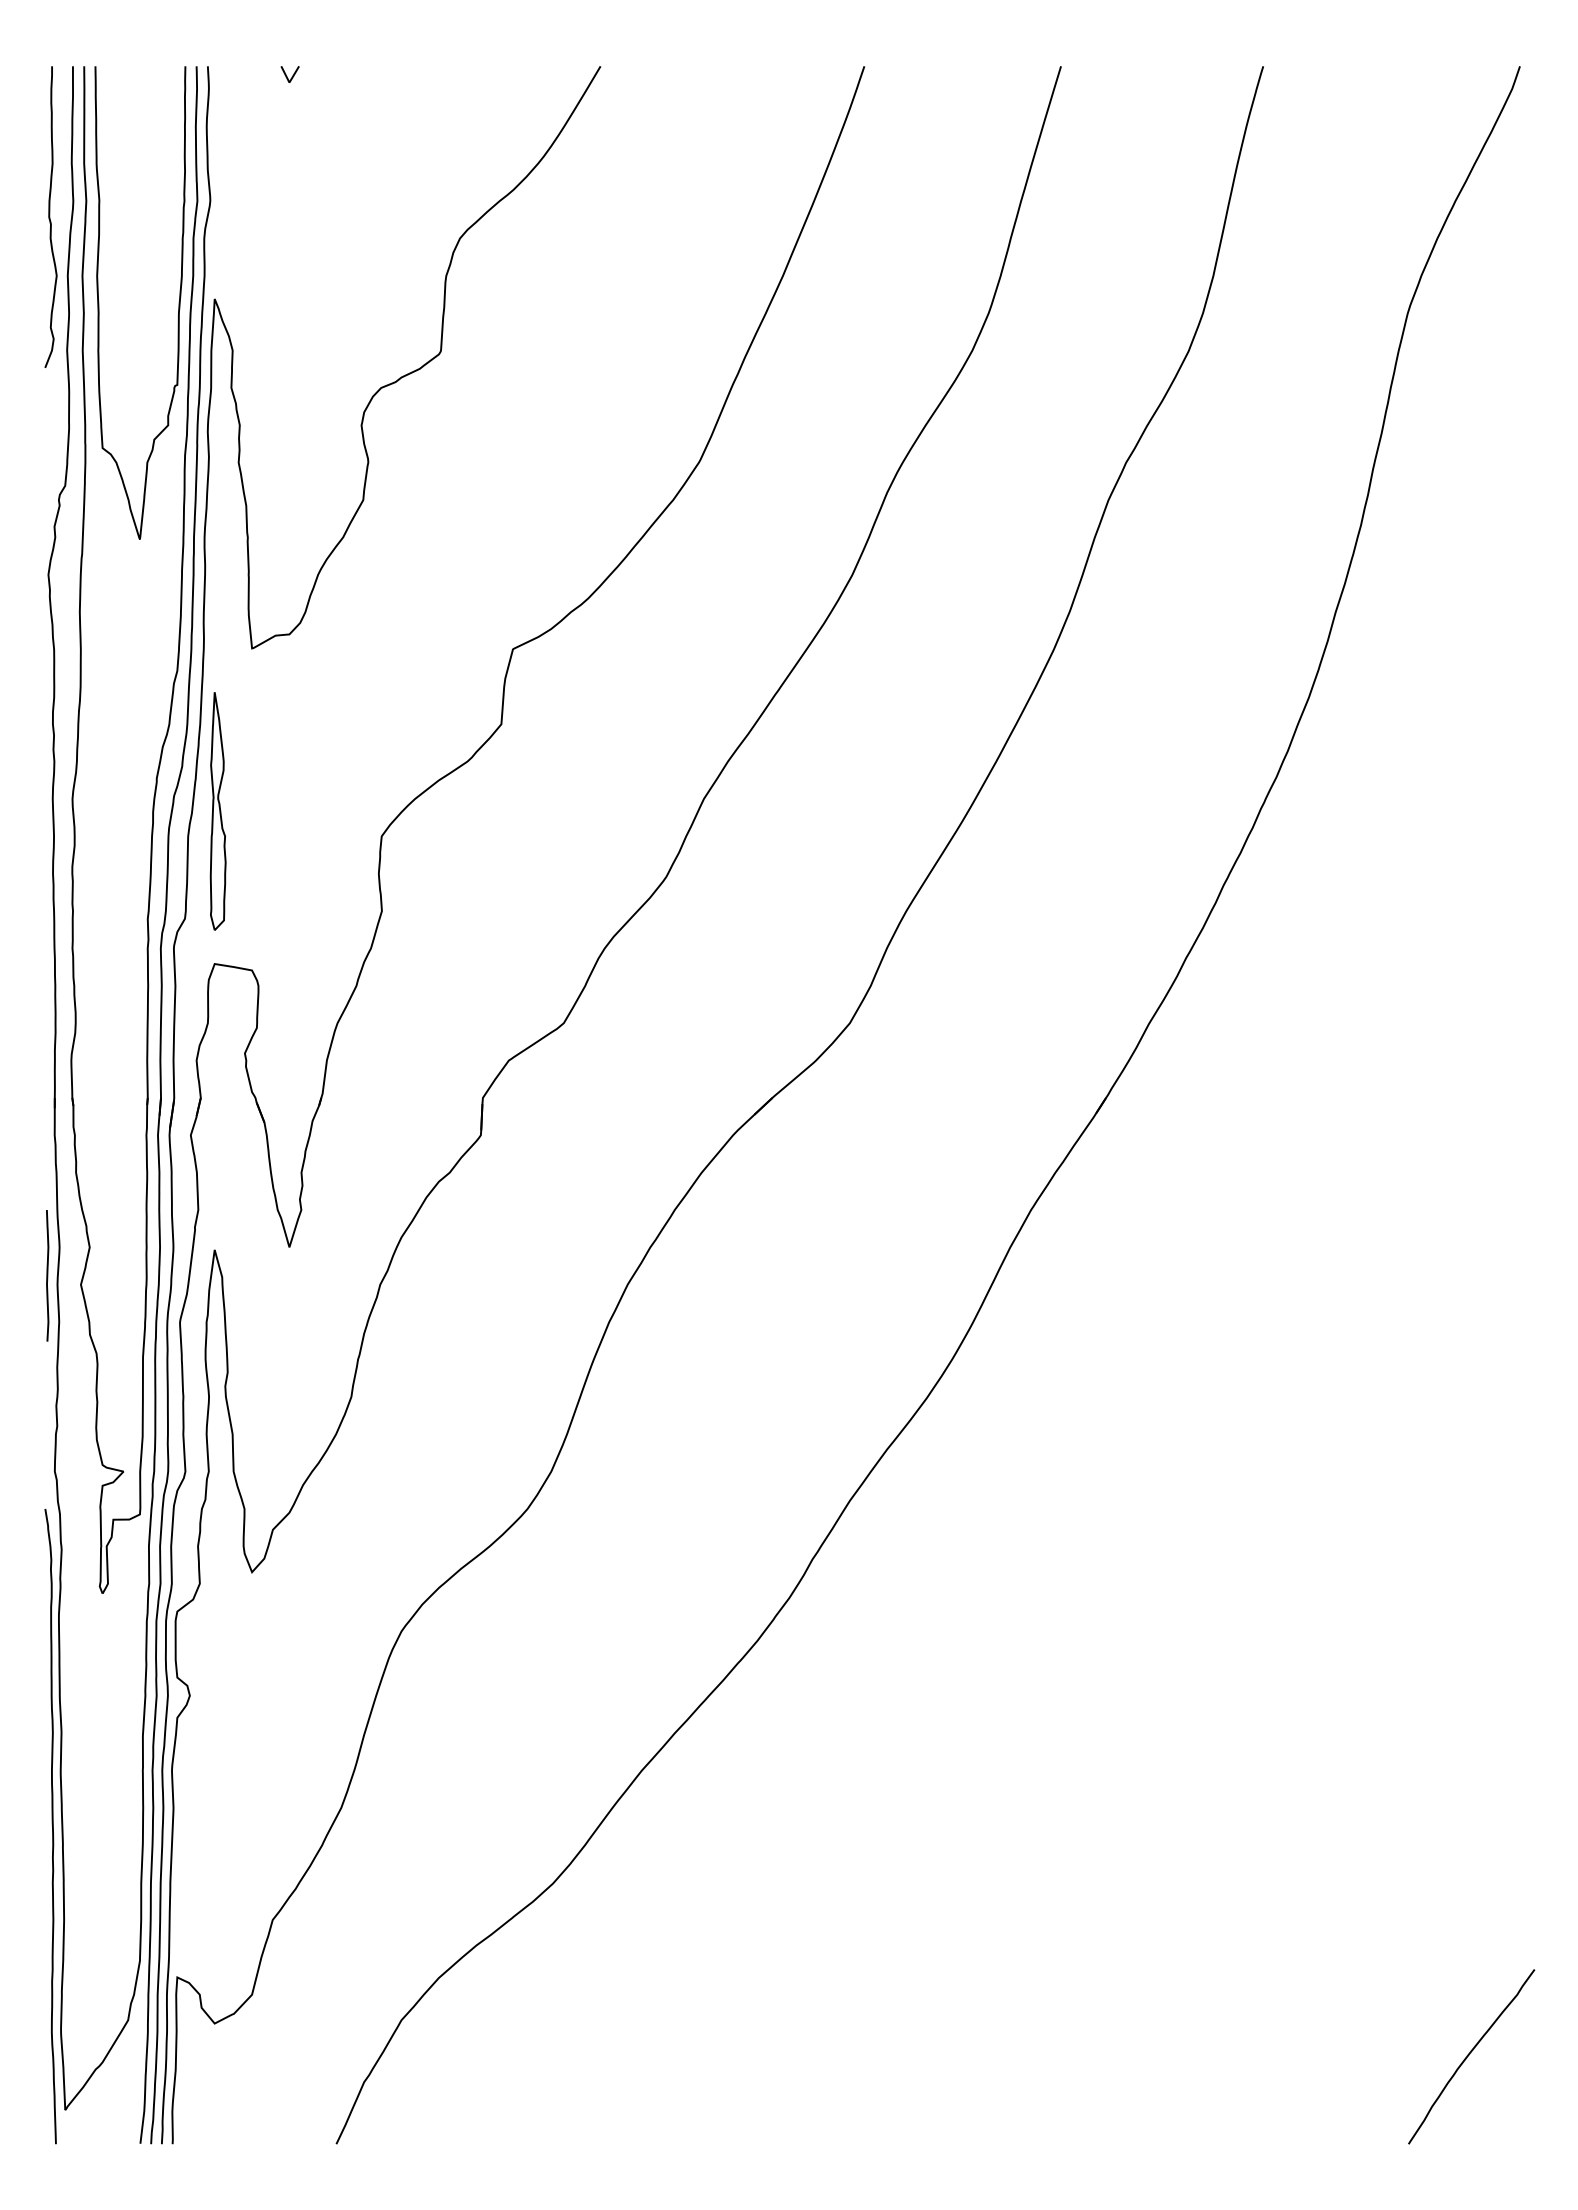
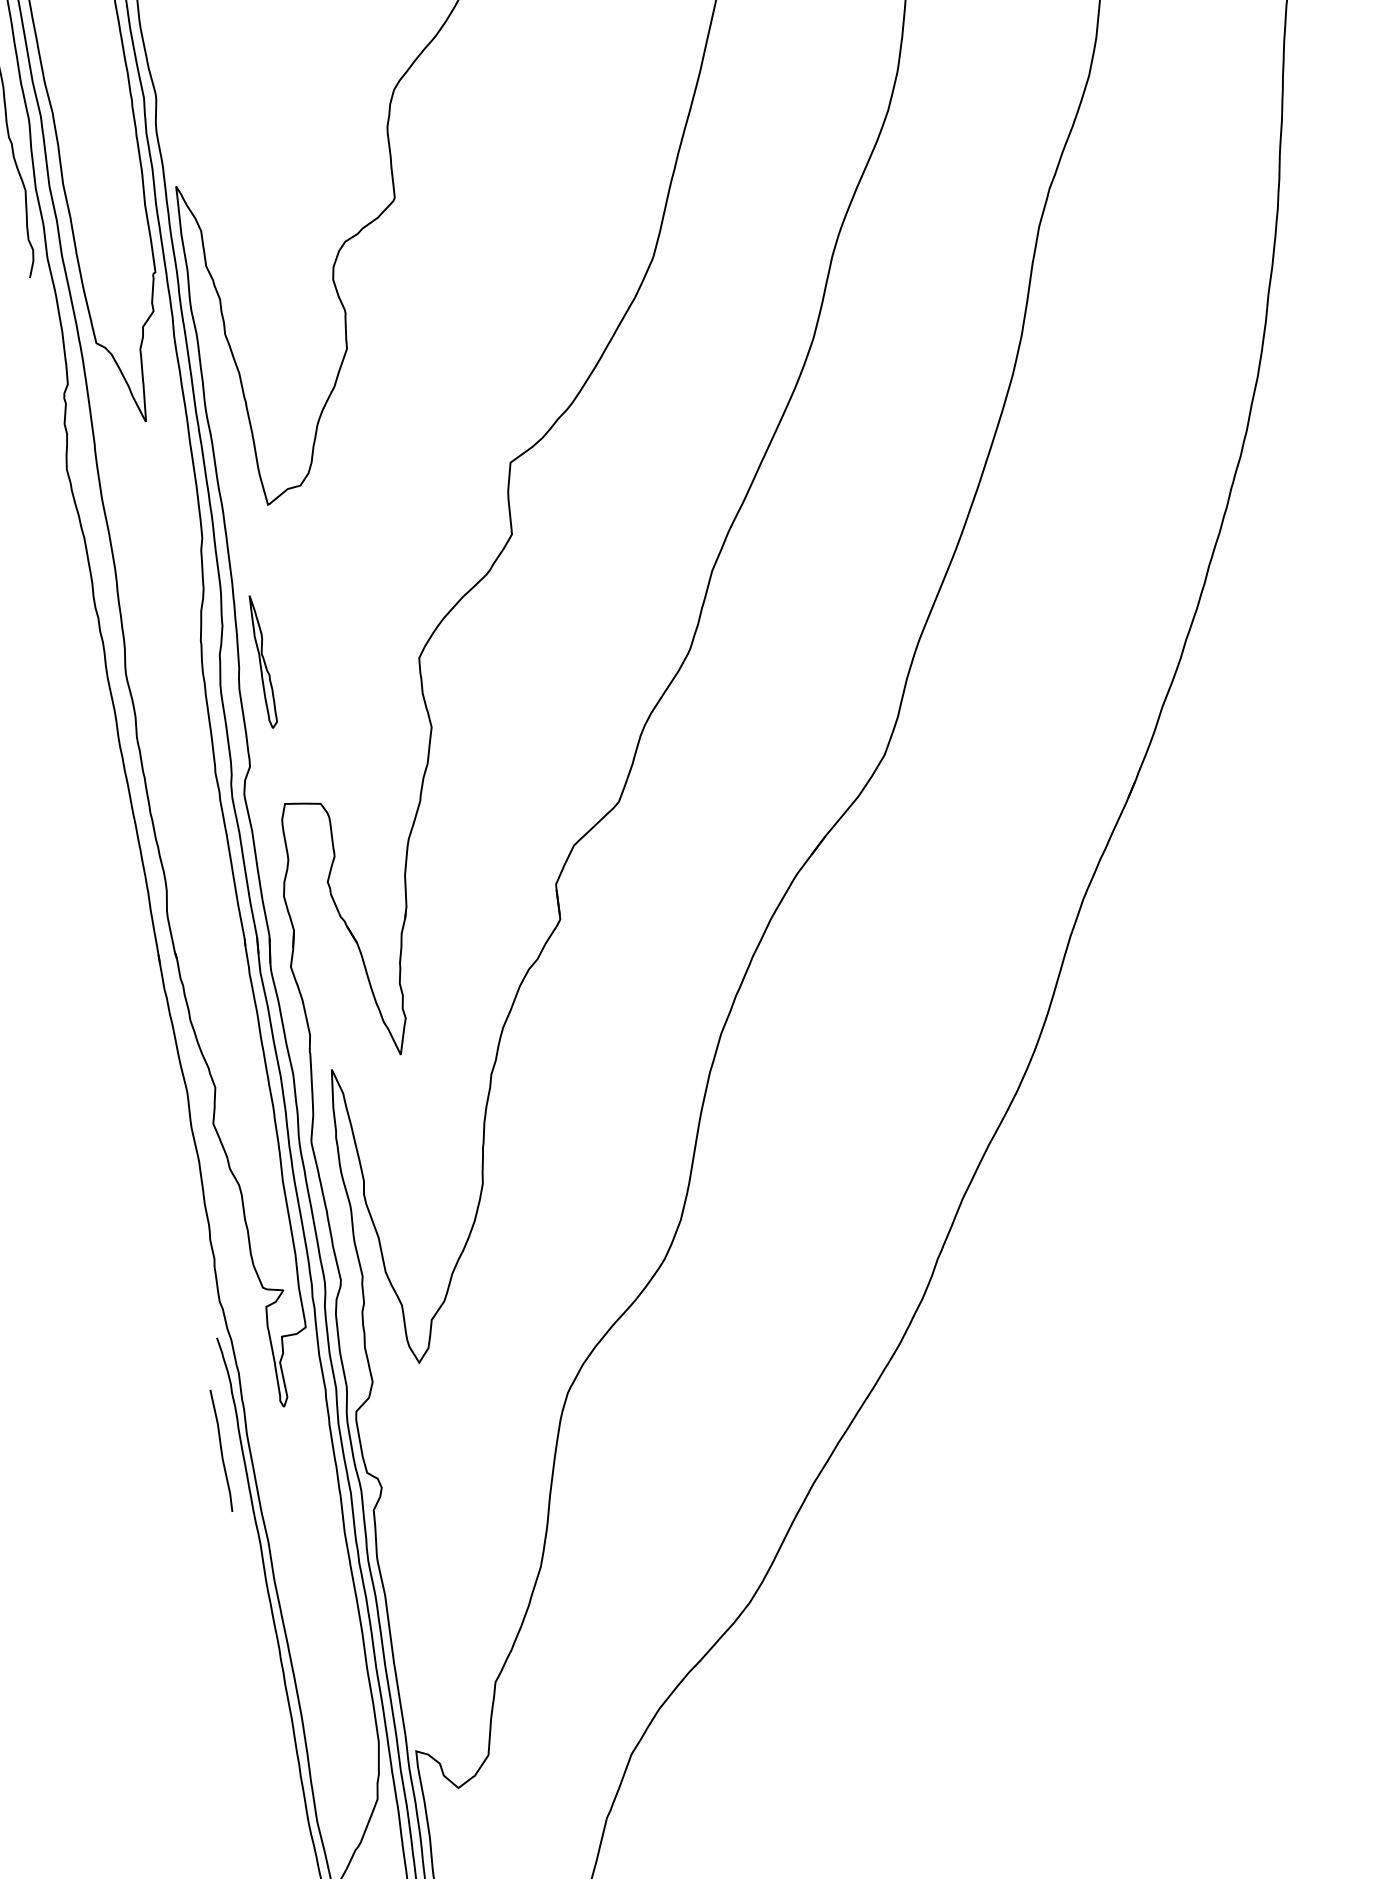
part: (217, 811) -> (262, 661), size x0.6
line: (47, 1275) -> (221, 1450), moved

